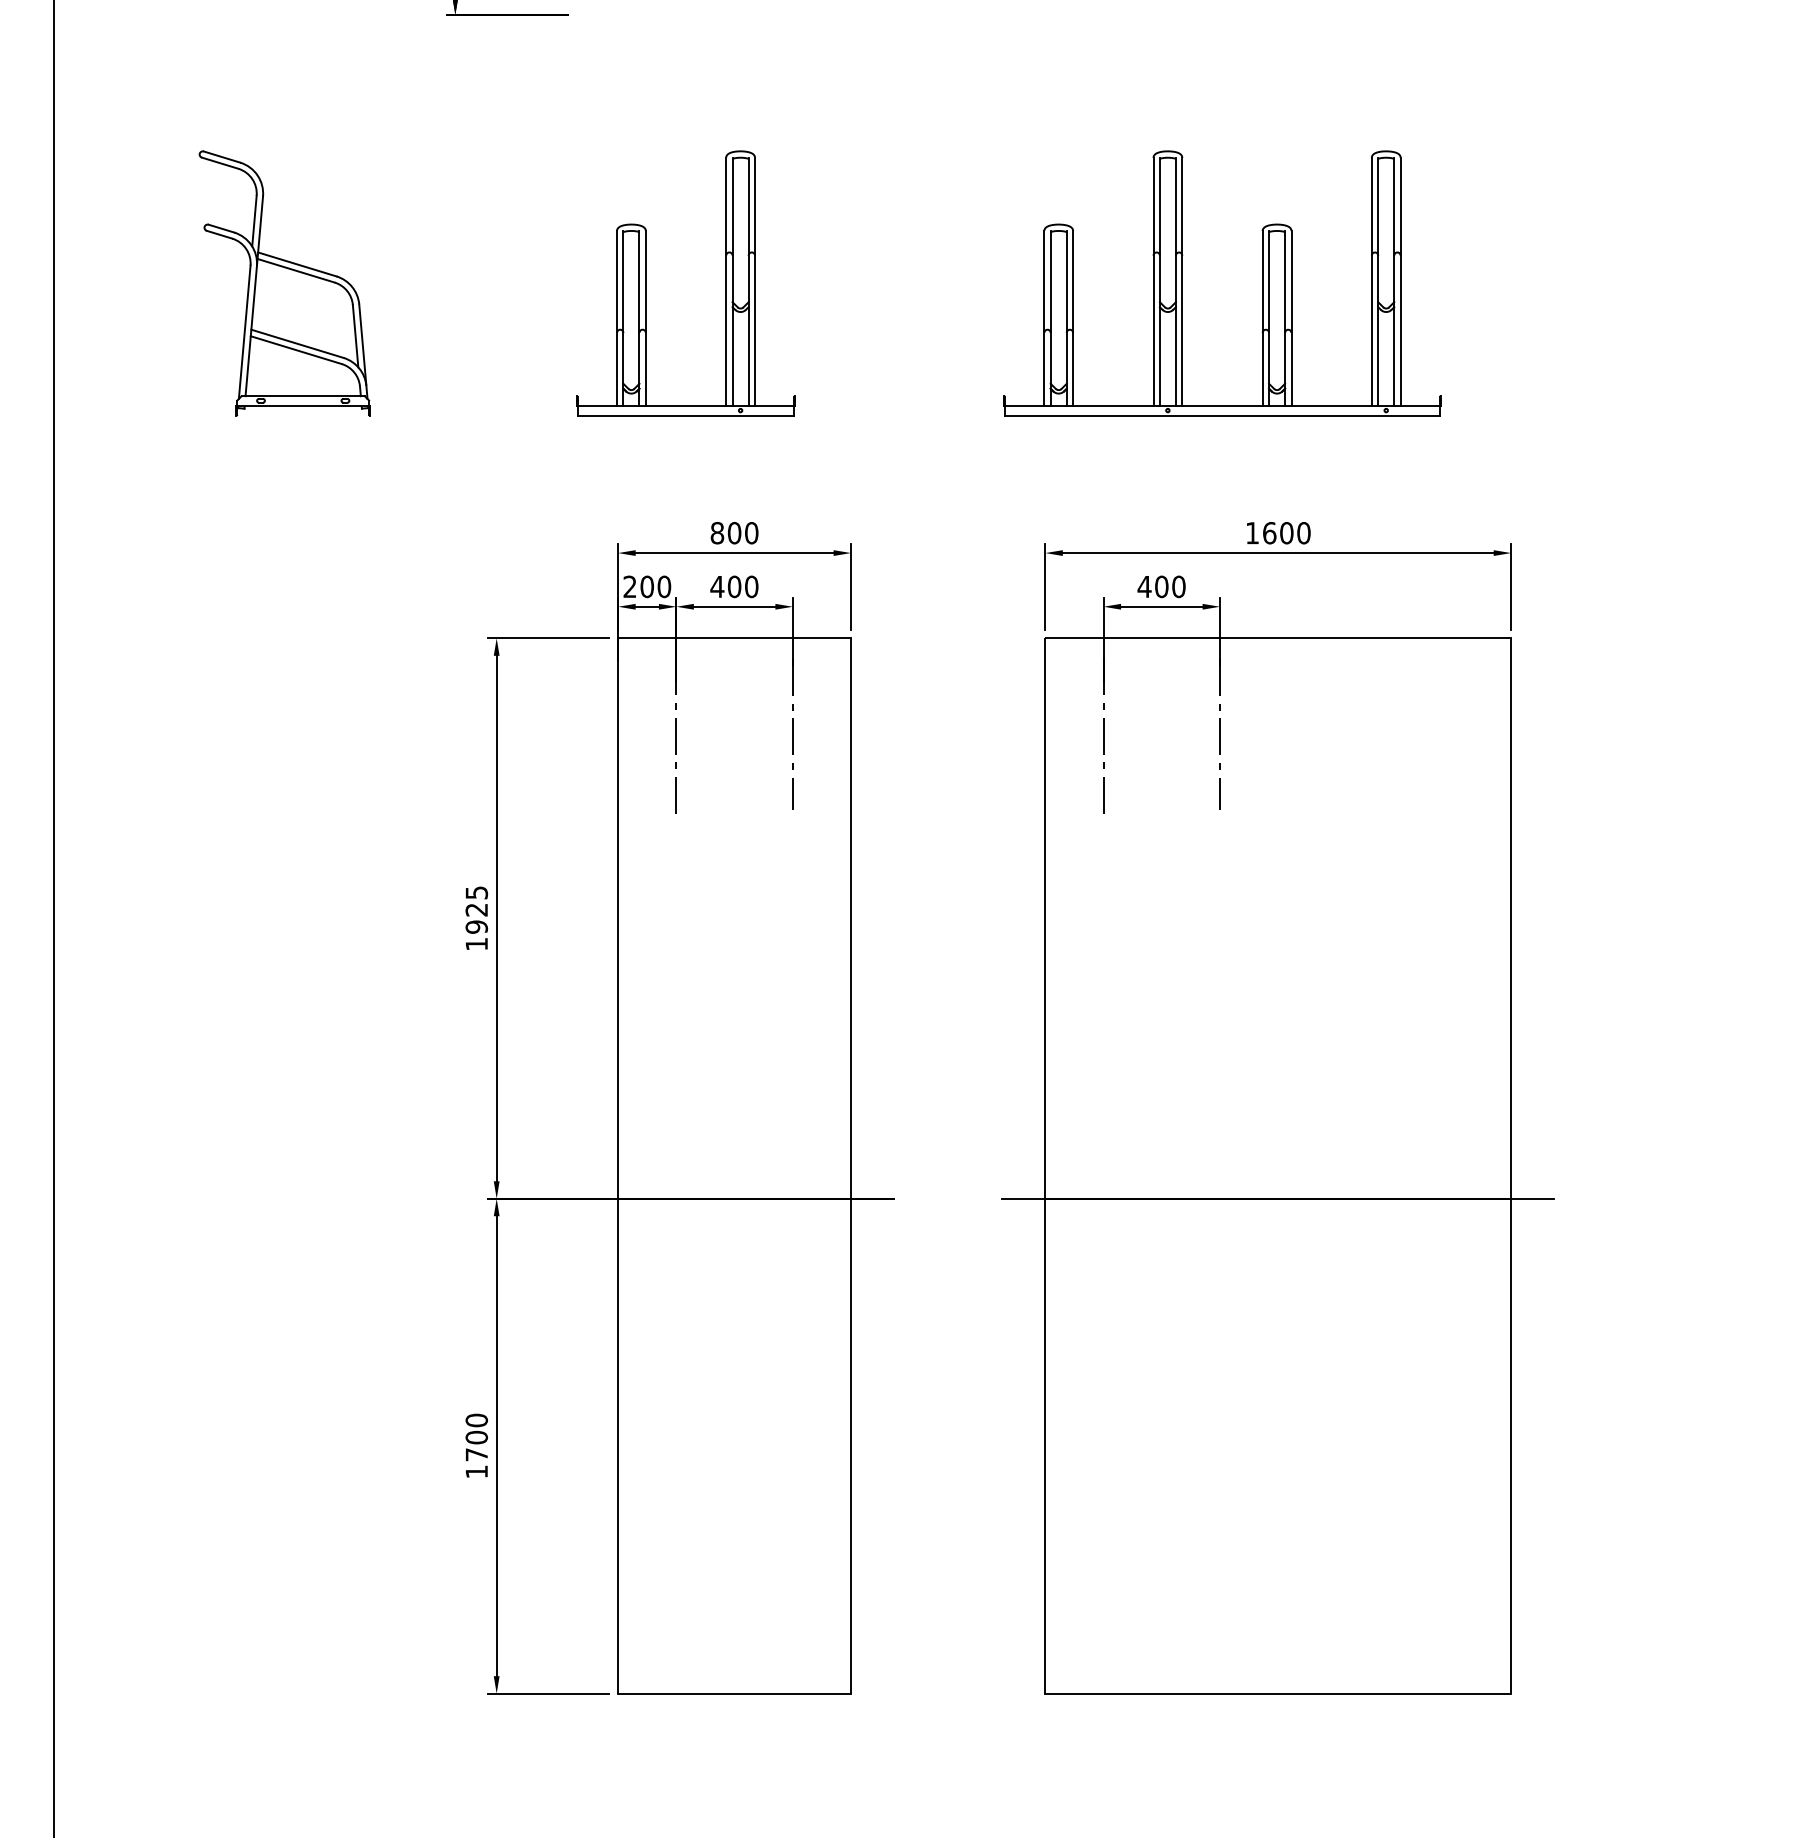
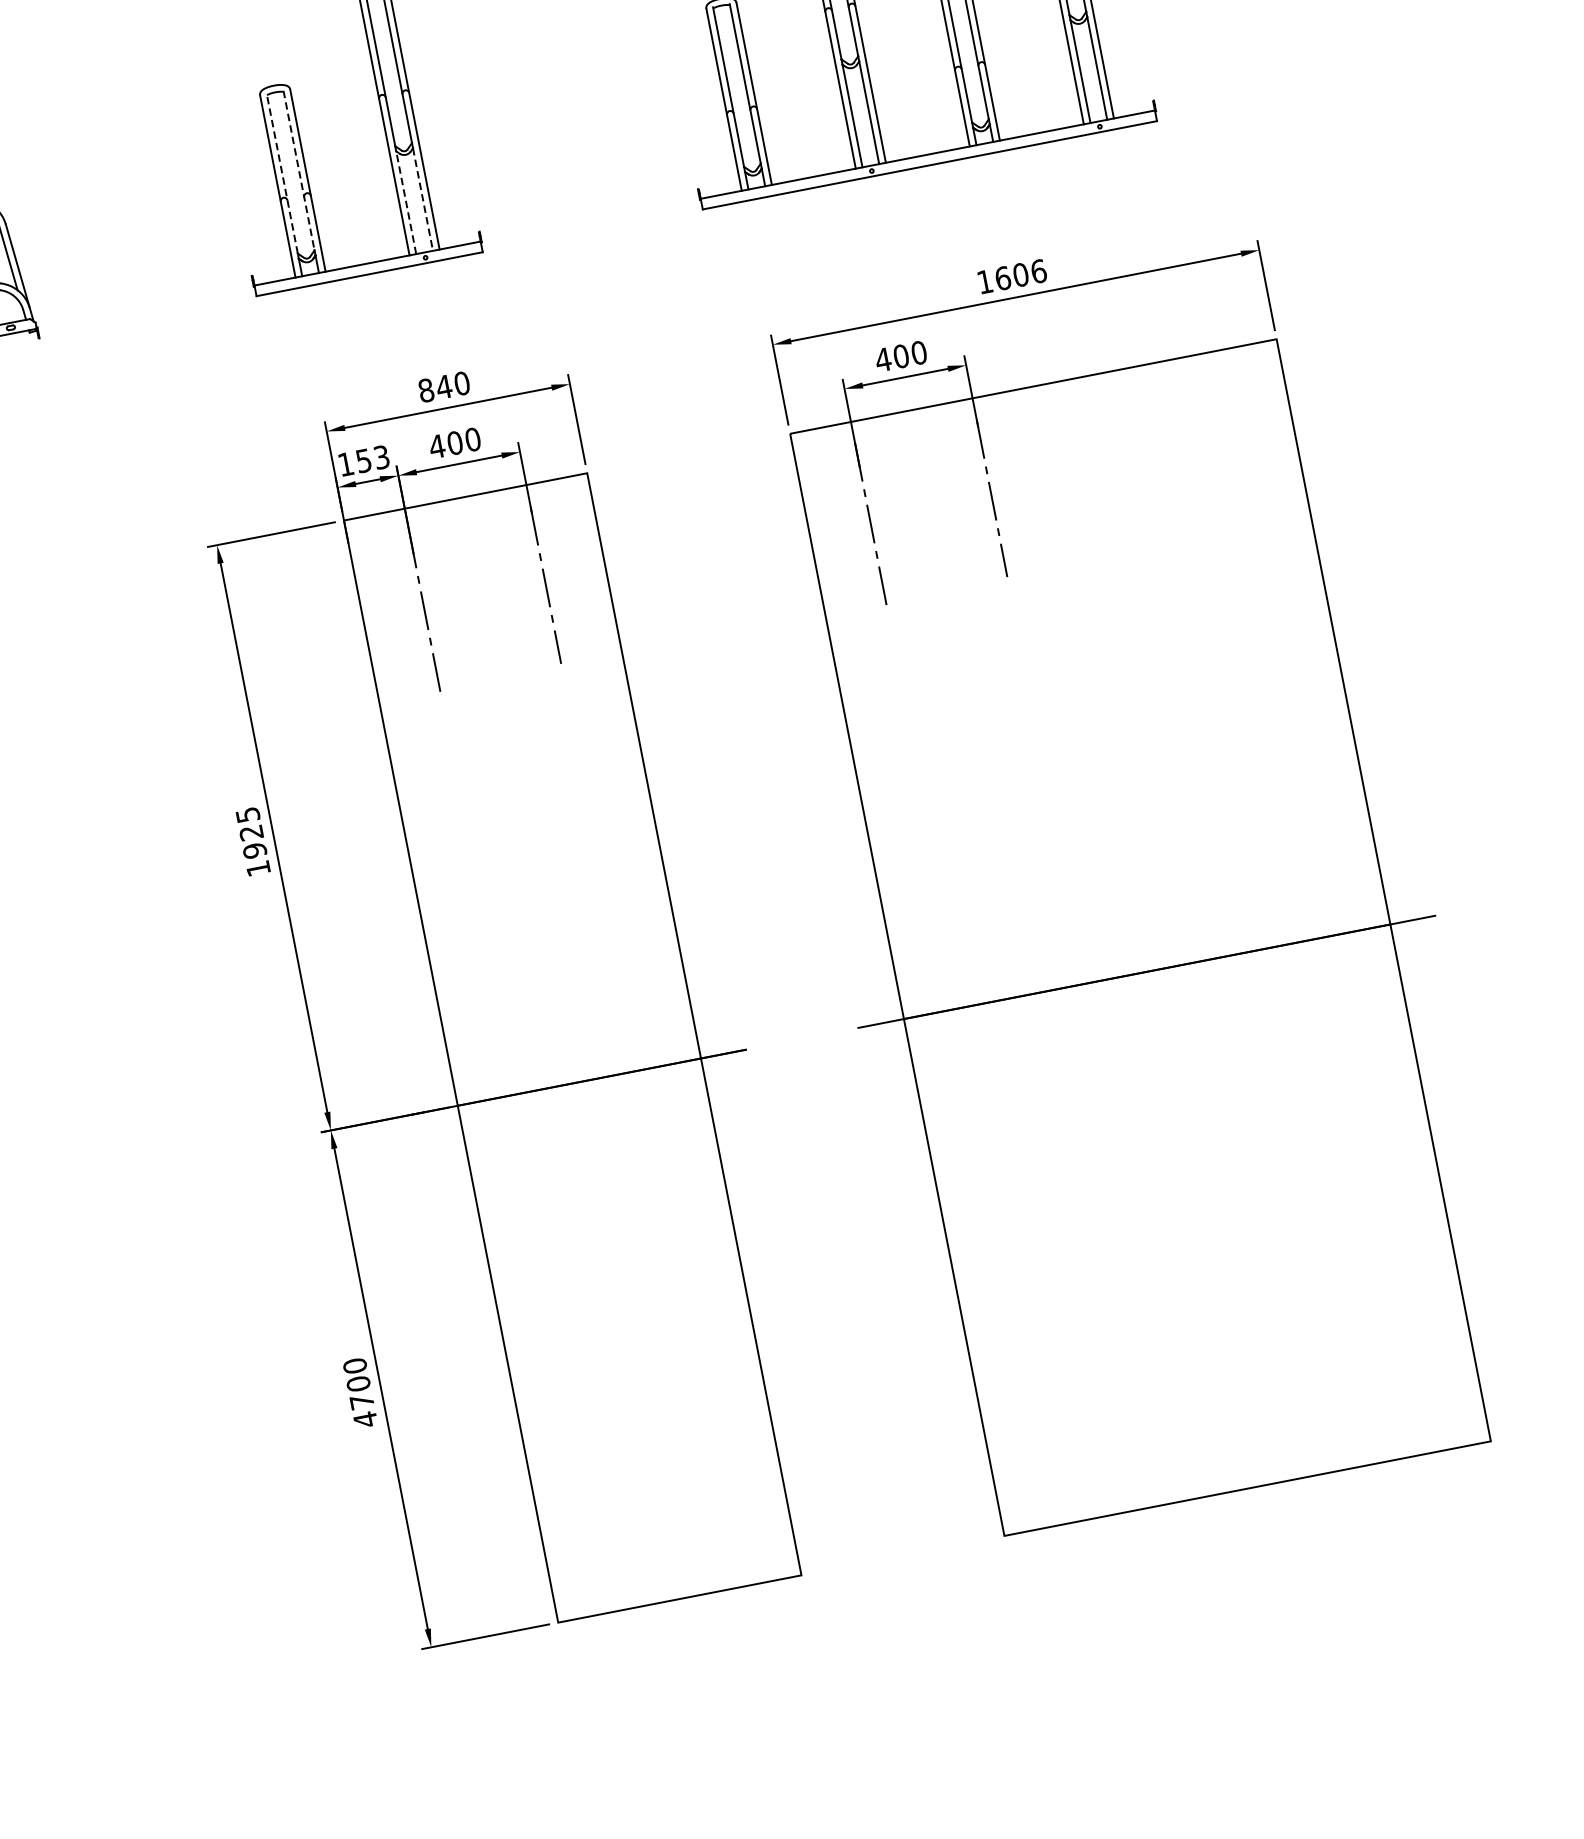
line: (623, 306) -> (282, 172), solid -> dashed
line: (639, 307) -> (299, 170), solid -> dashed
line: (732, 355) -> (405, 201), solid -> dashed
line: (748, 356) -> (422, 199), solid -> dashed
text: (734, 533) -> (444, 387), 800 -> 840
text: (1303, 533) -> (1038, 271), 1600 -> 1606
text: (647, 586) -> (364, 460), 200 -> 153
text: (476, 1471) -> (365, 1419), 1700 -> 4700

